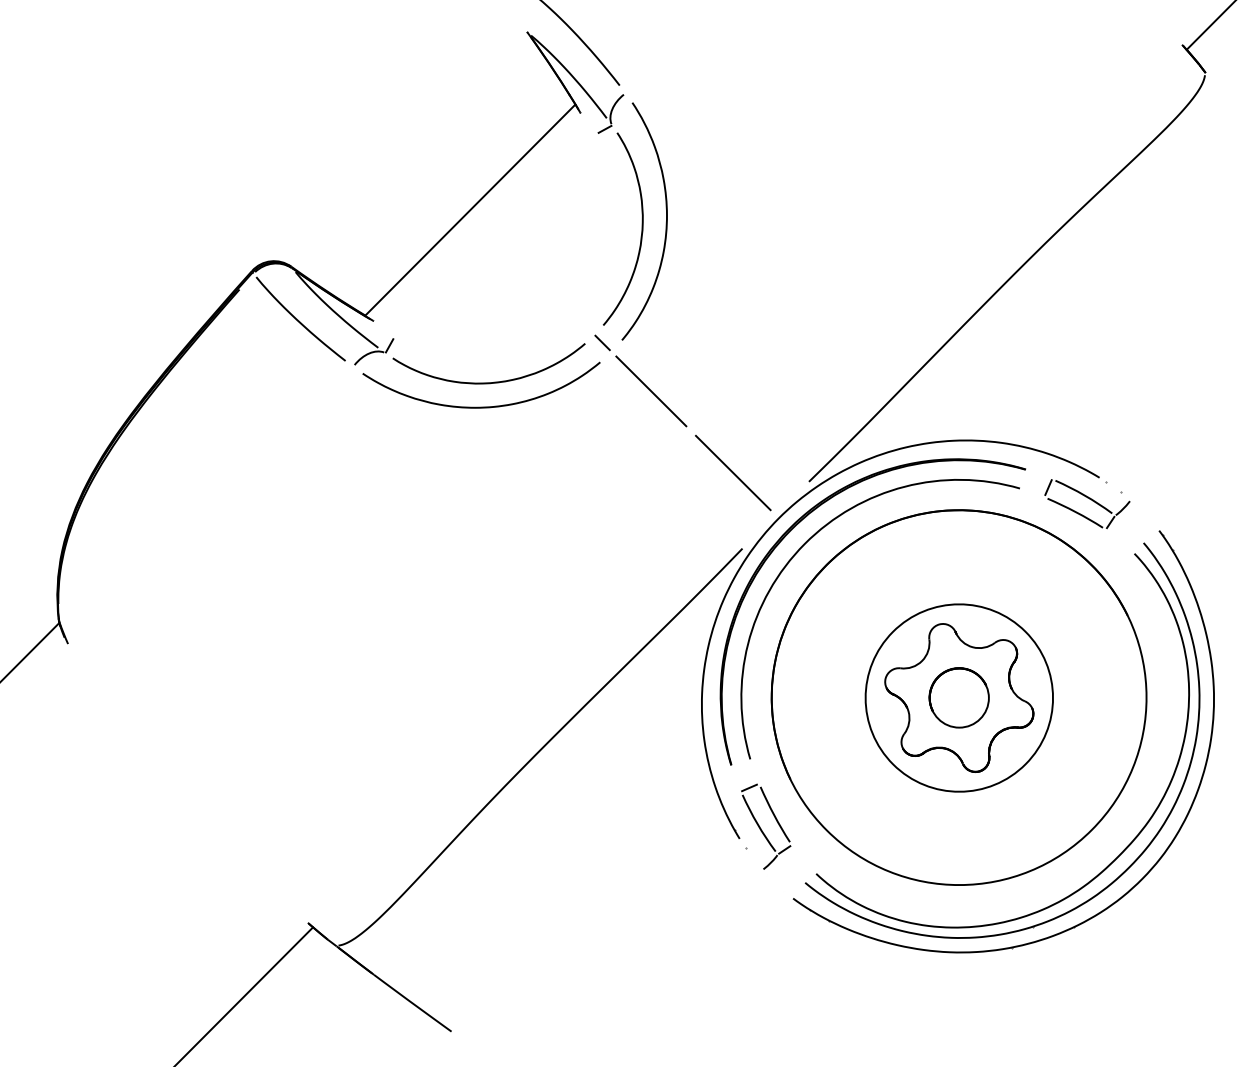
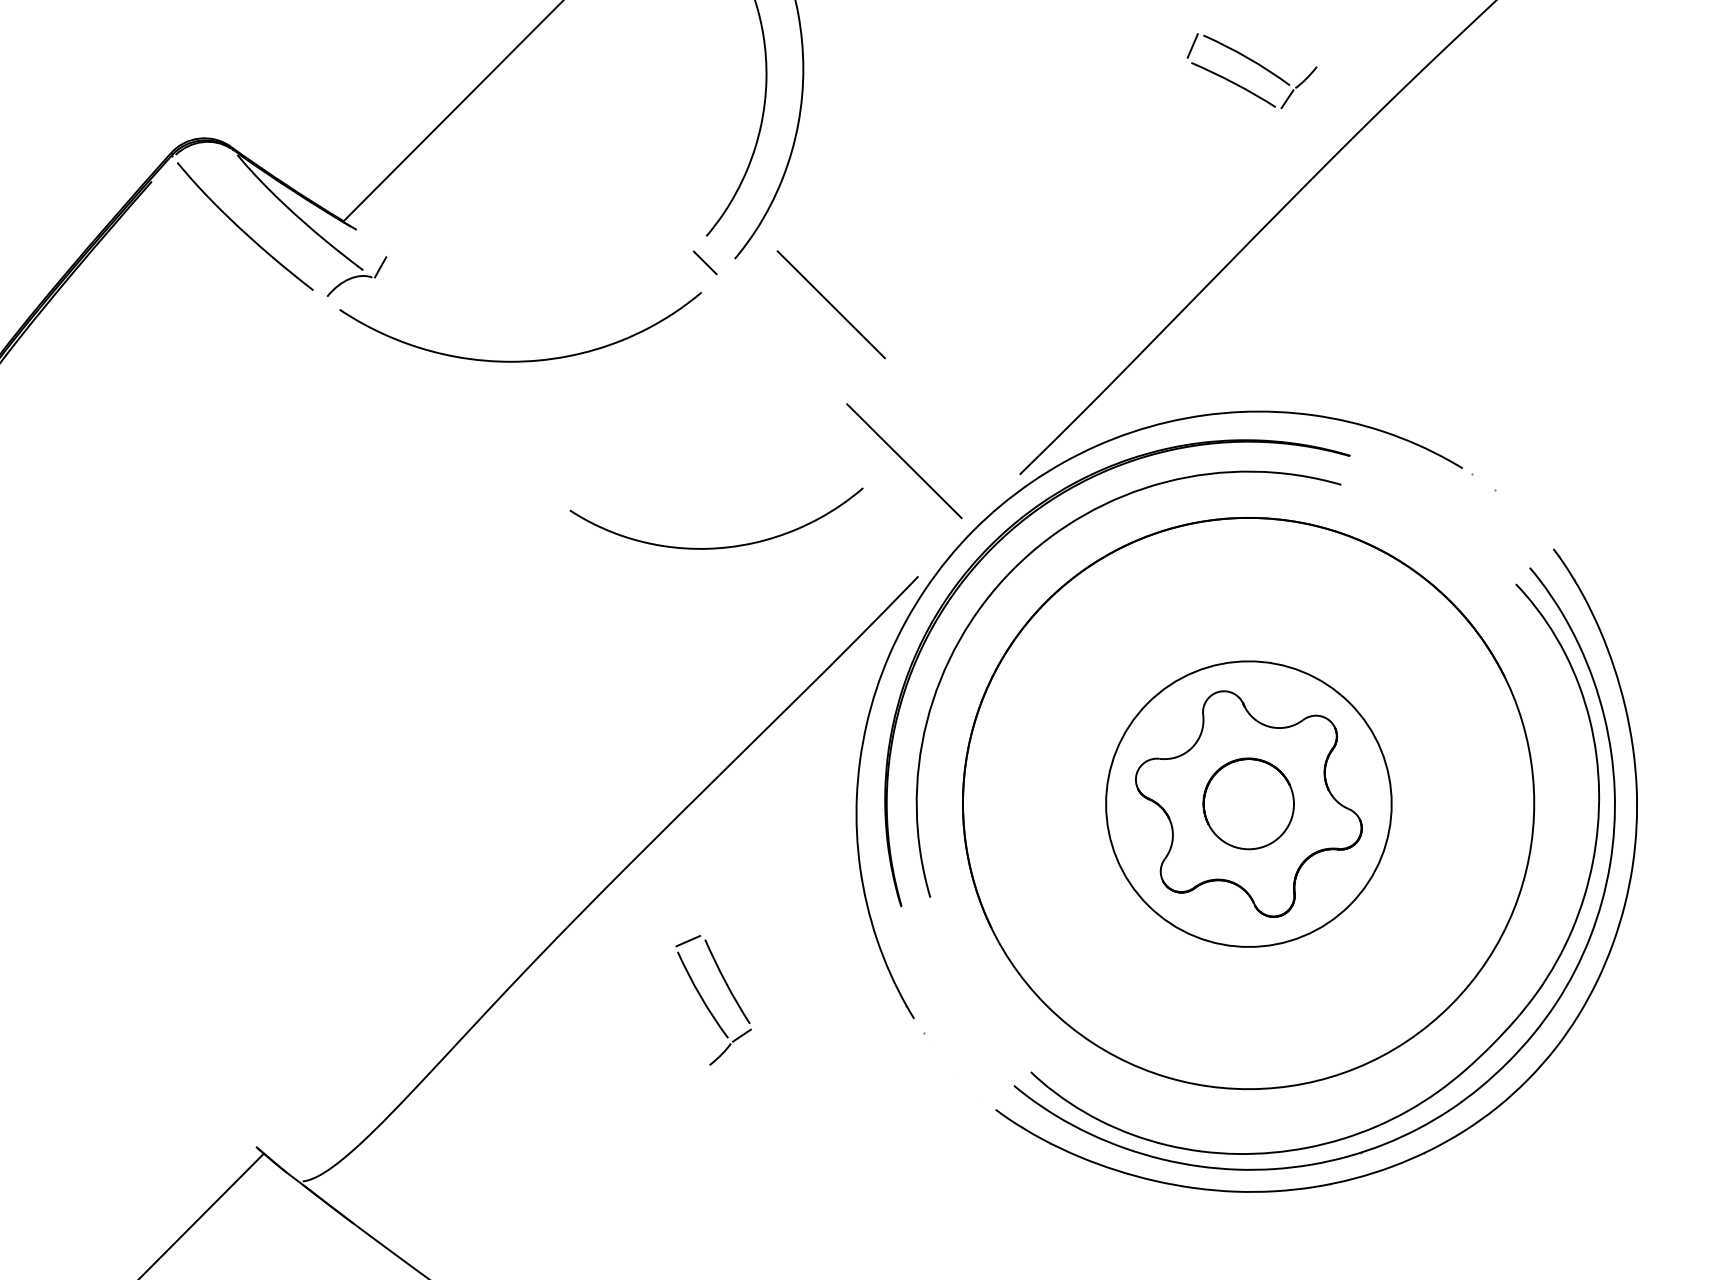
curve: (494, 381) -> (724, 545), moved
line: (651, 391) -> (831, 304), moved
part: (1087, 504) -> (1252, 71), moved
part: (766, 826) -> (714, 999), moved

